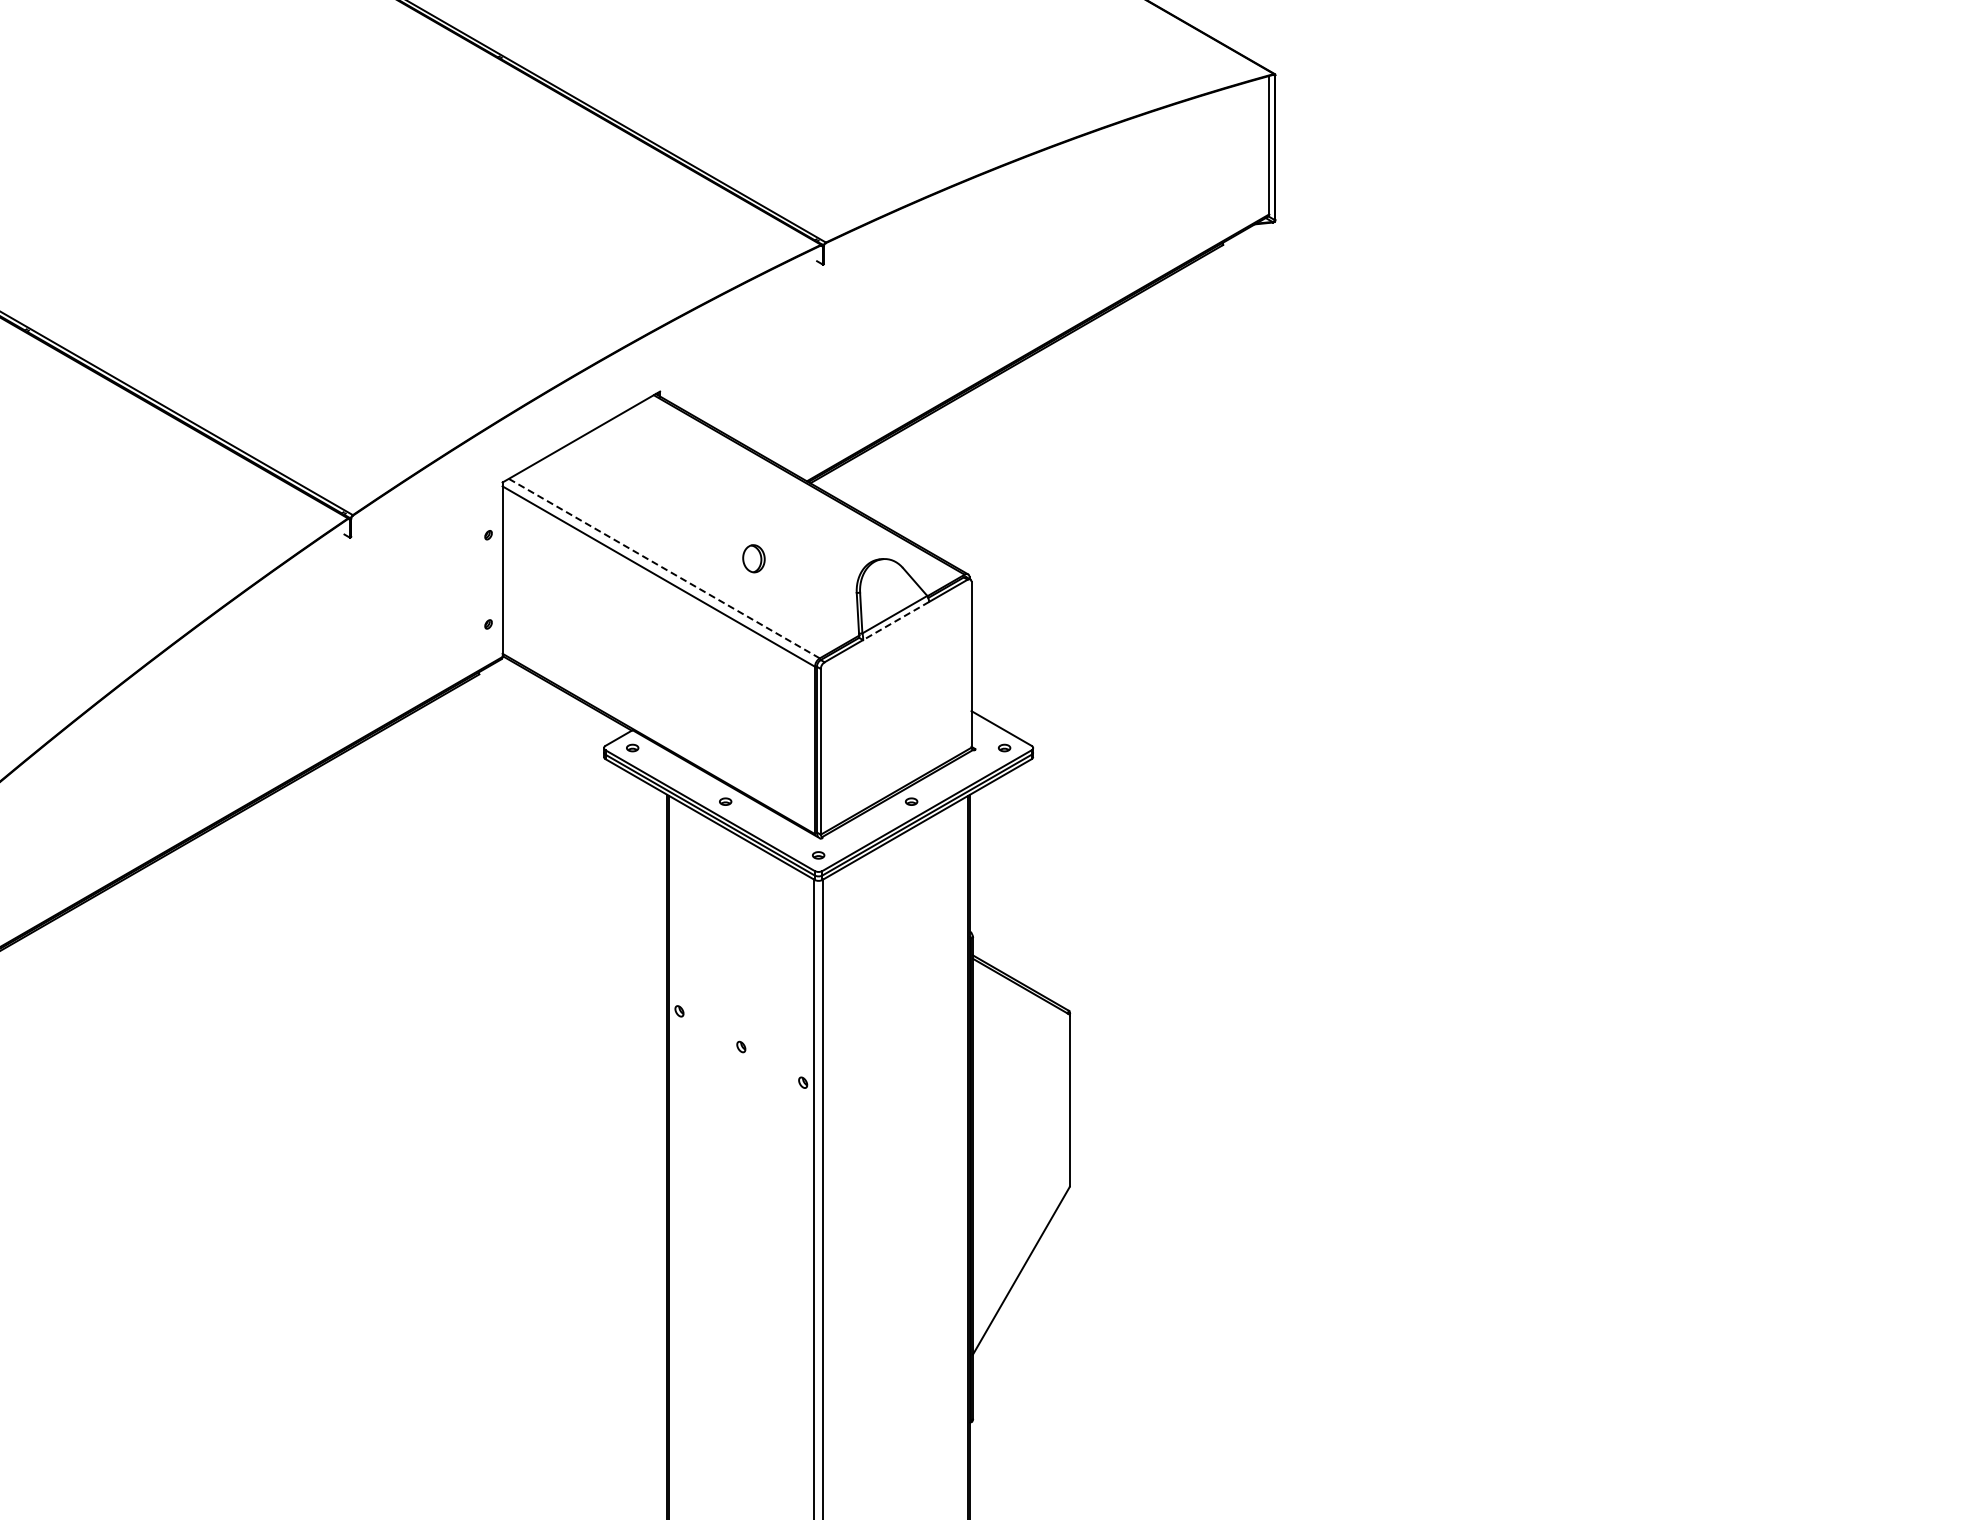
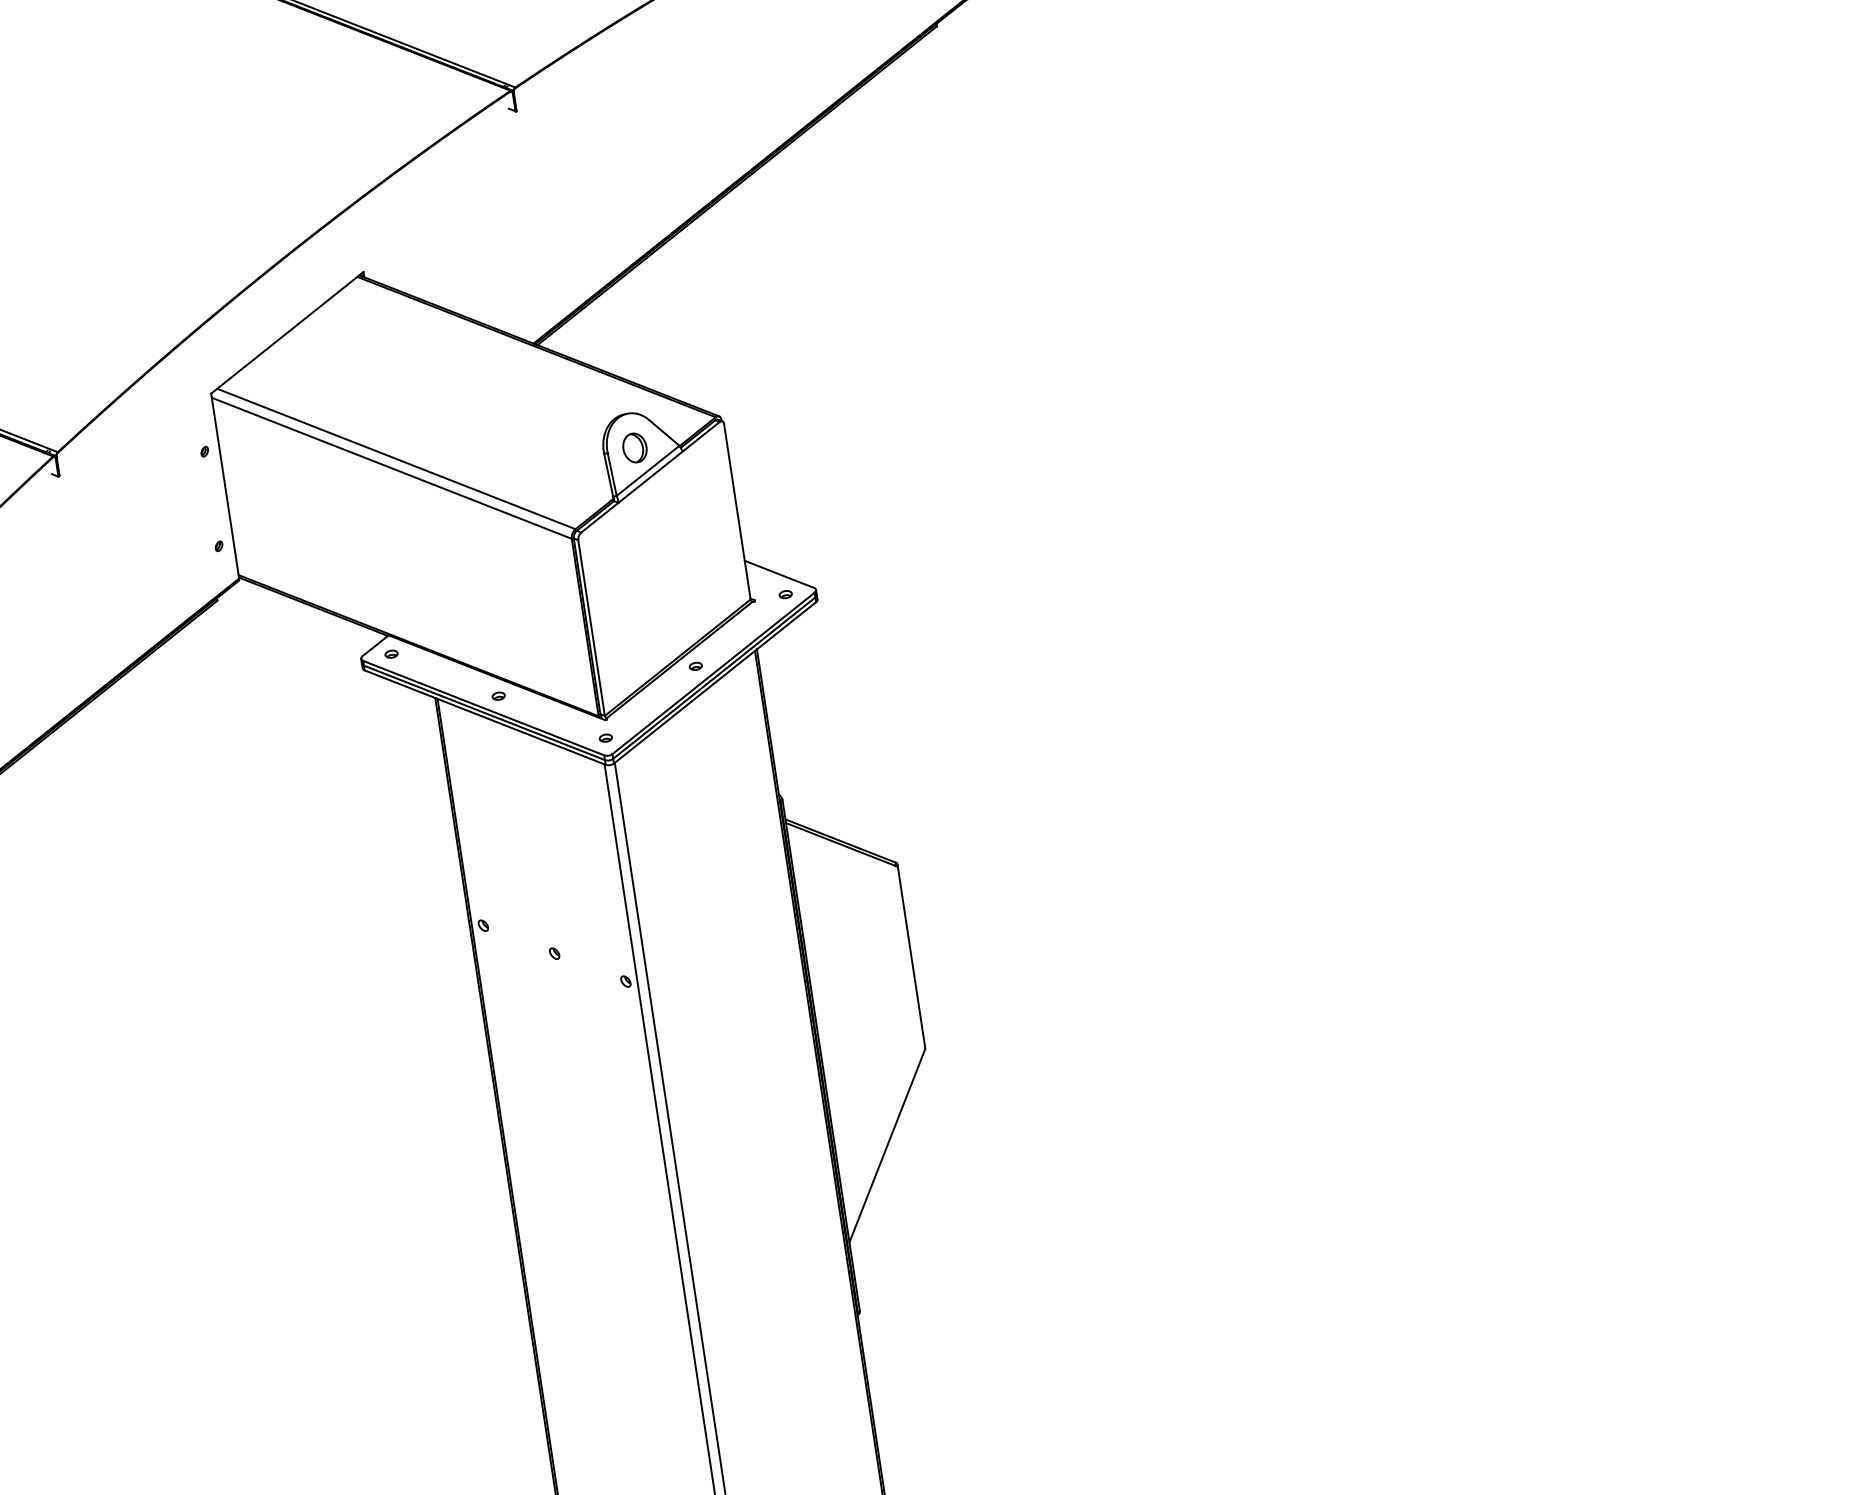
part: (753, 558) -> (634, 447), moved
line: (664, 568) -> (396, 458), dashed -> solid
line: (895, 621) -> (649, 477), dashed -> solid

